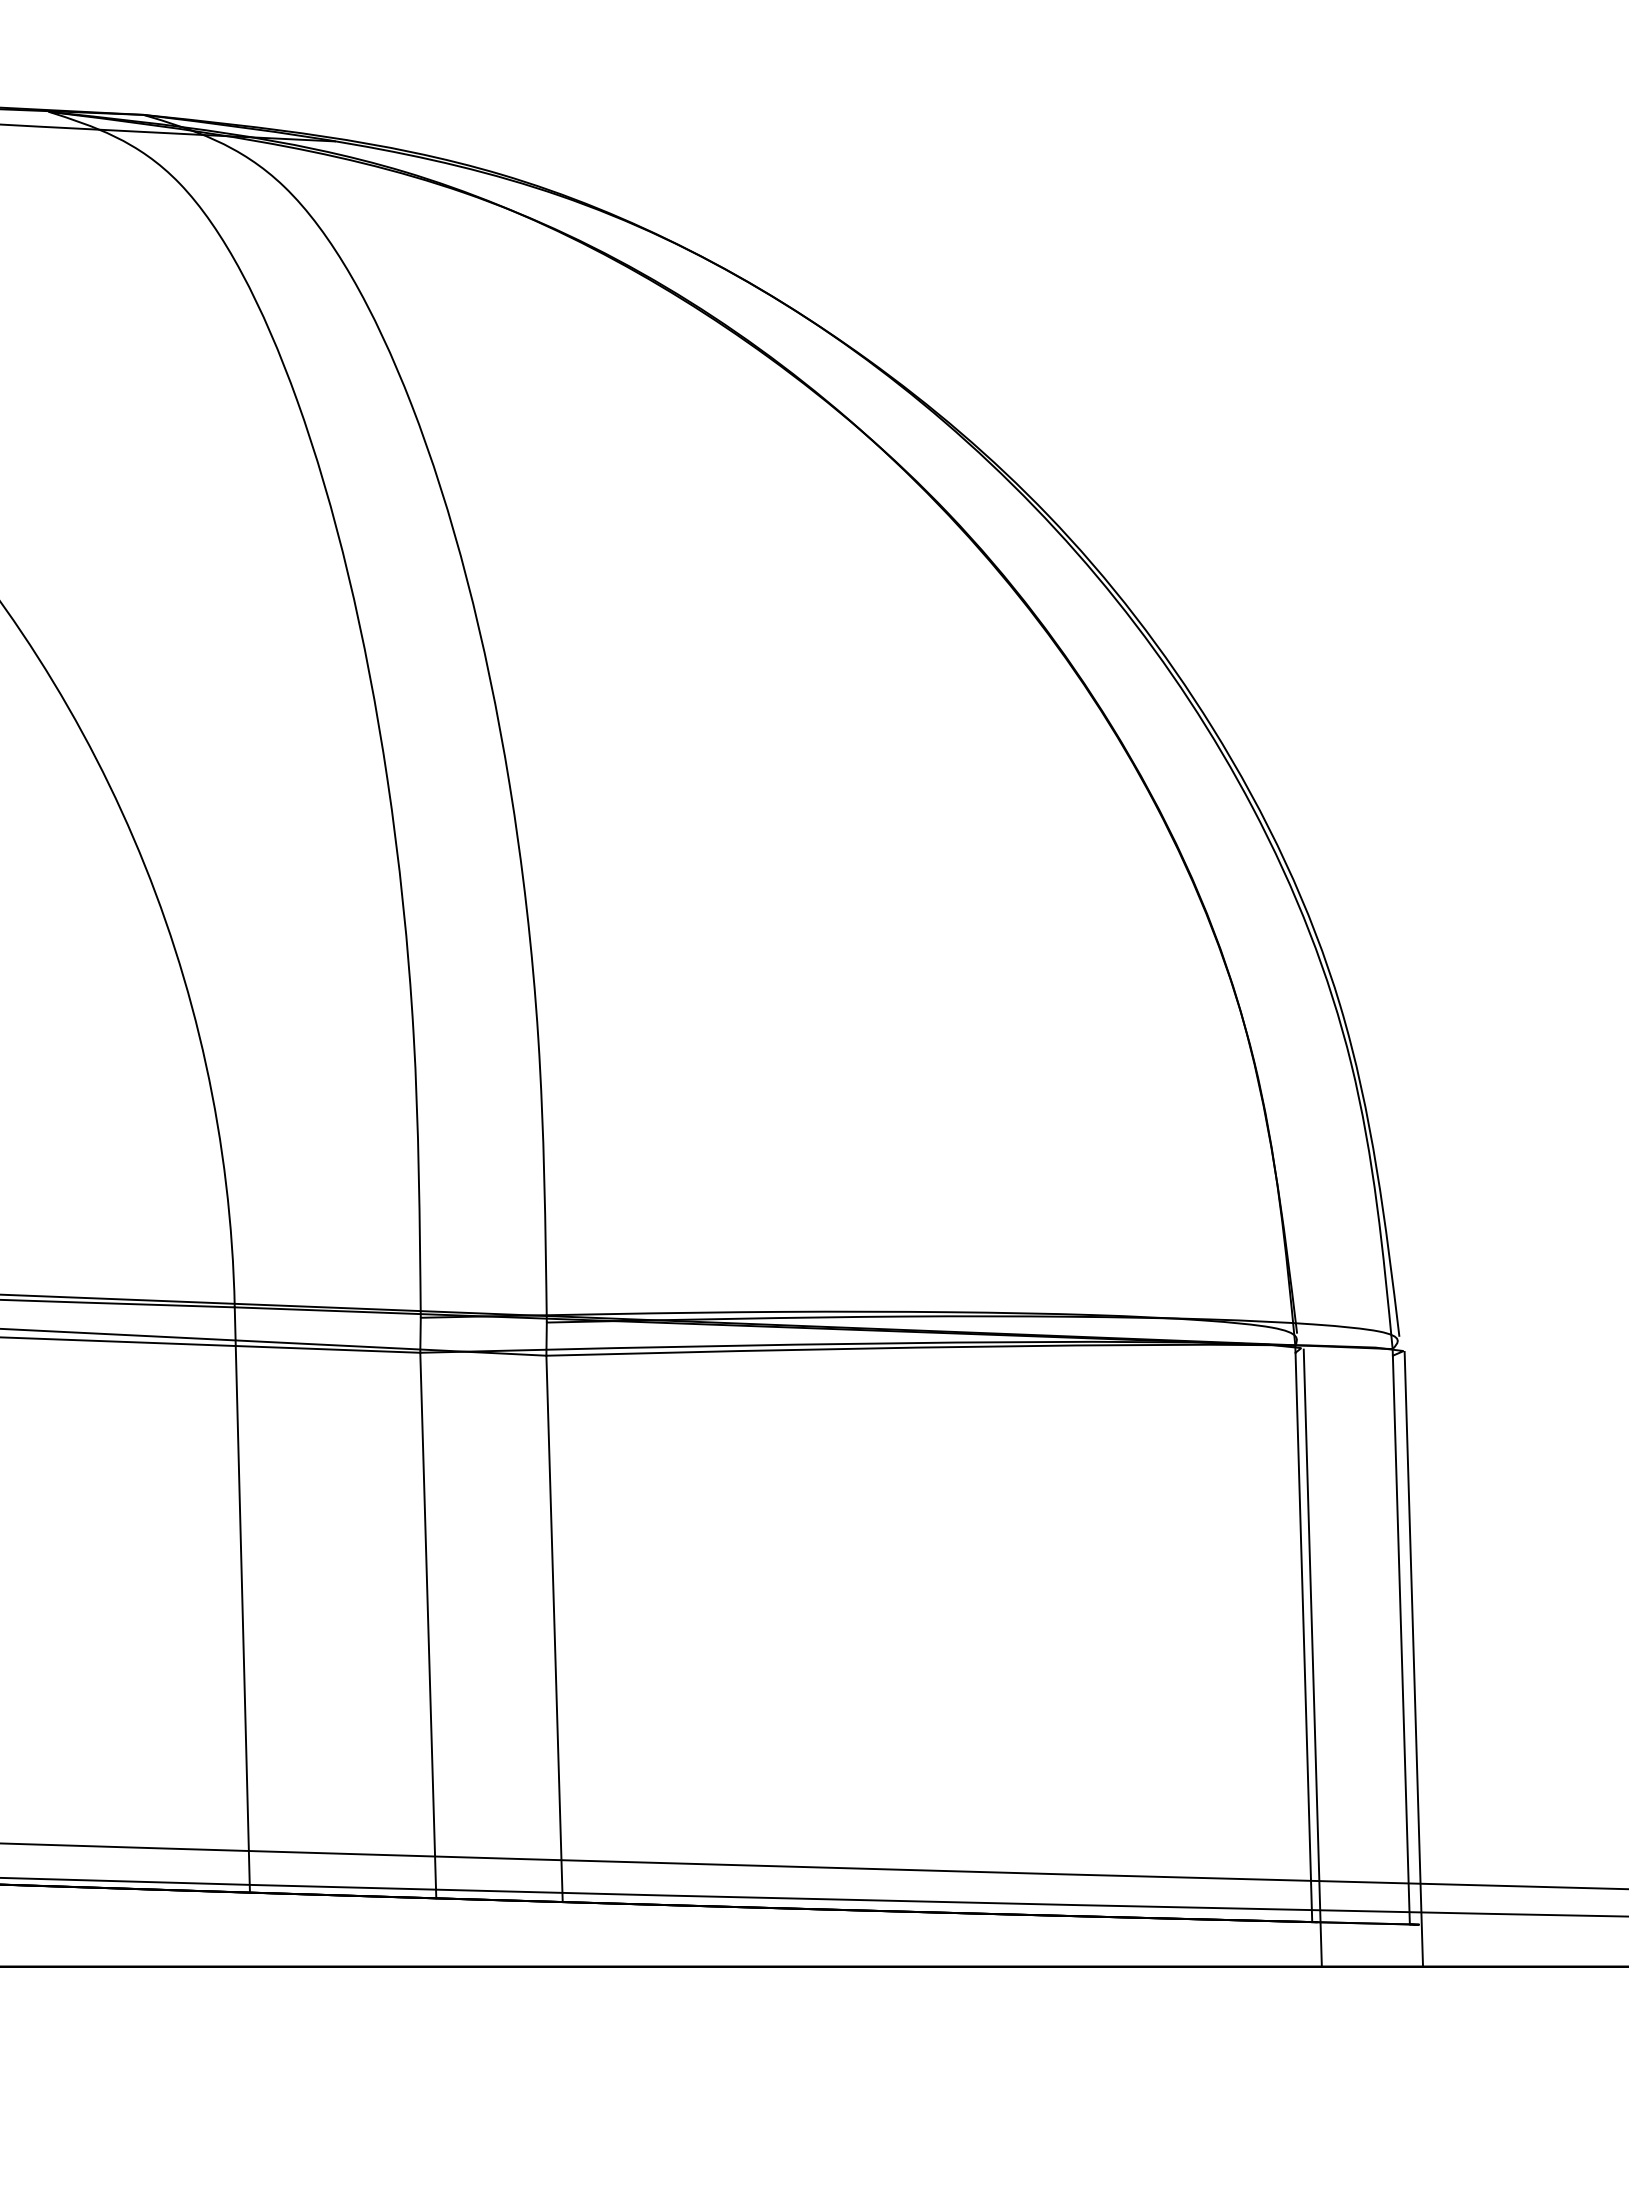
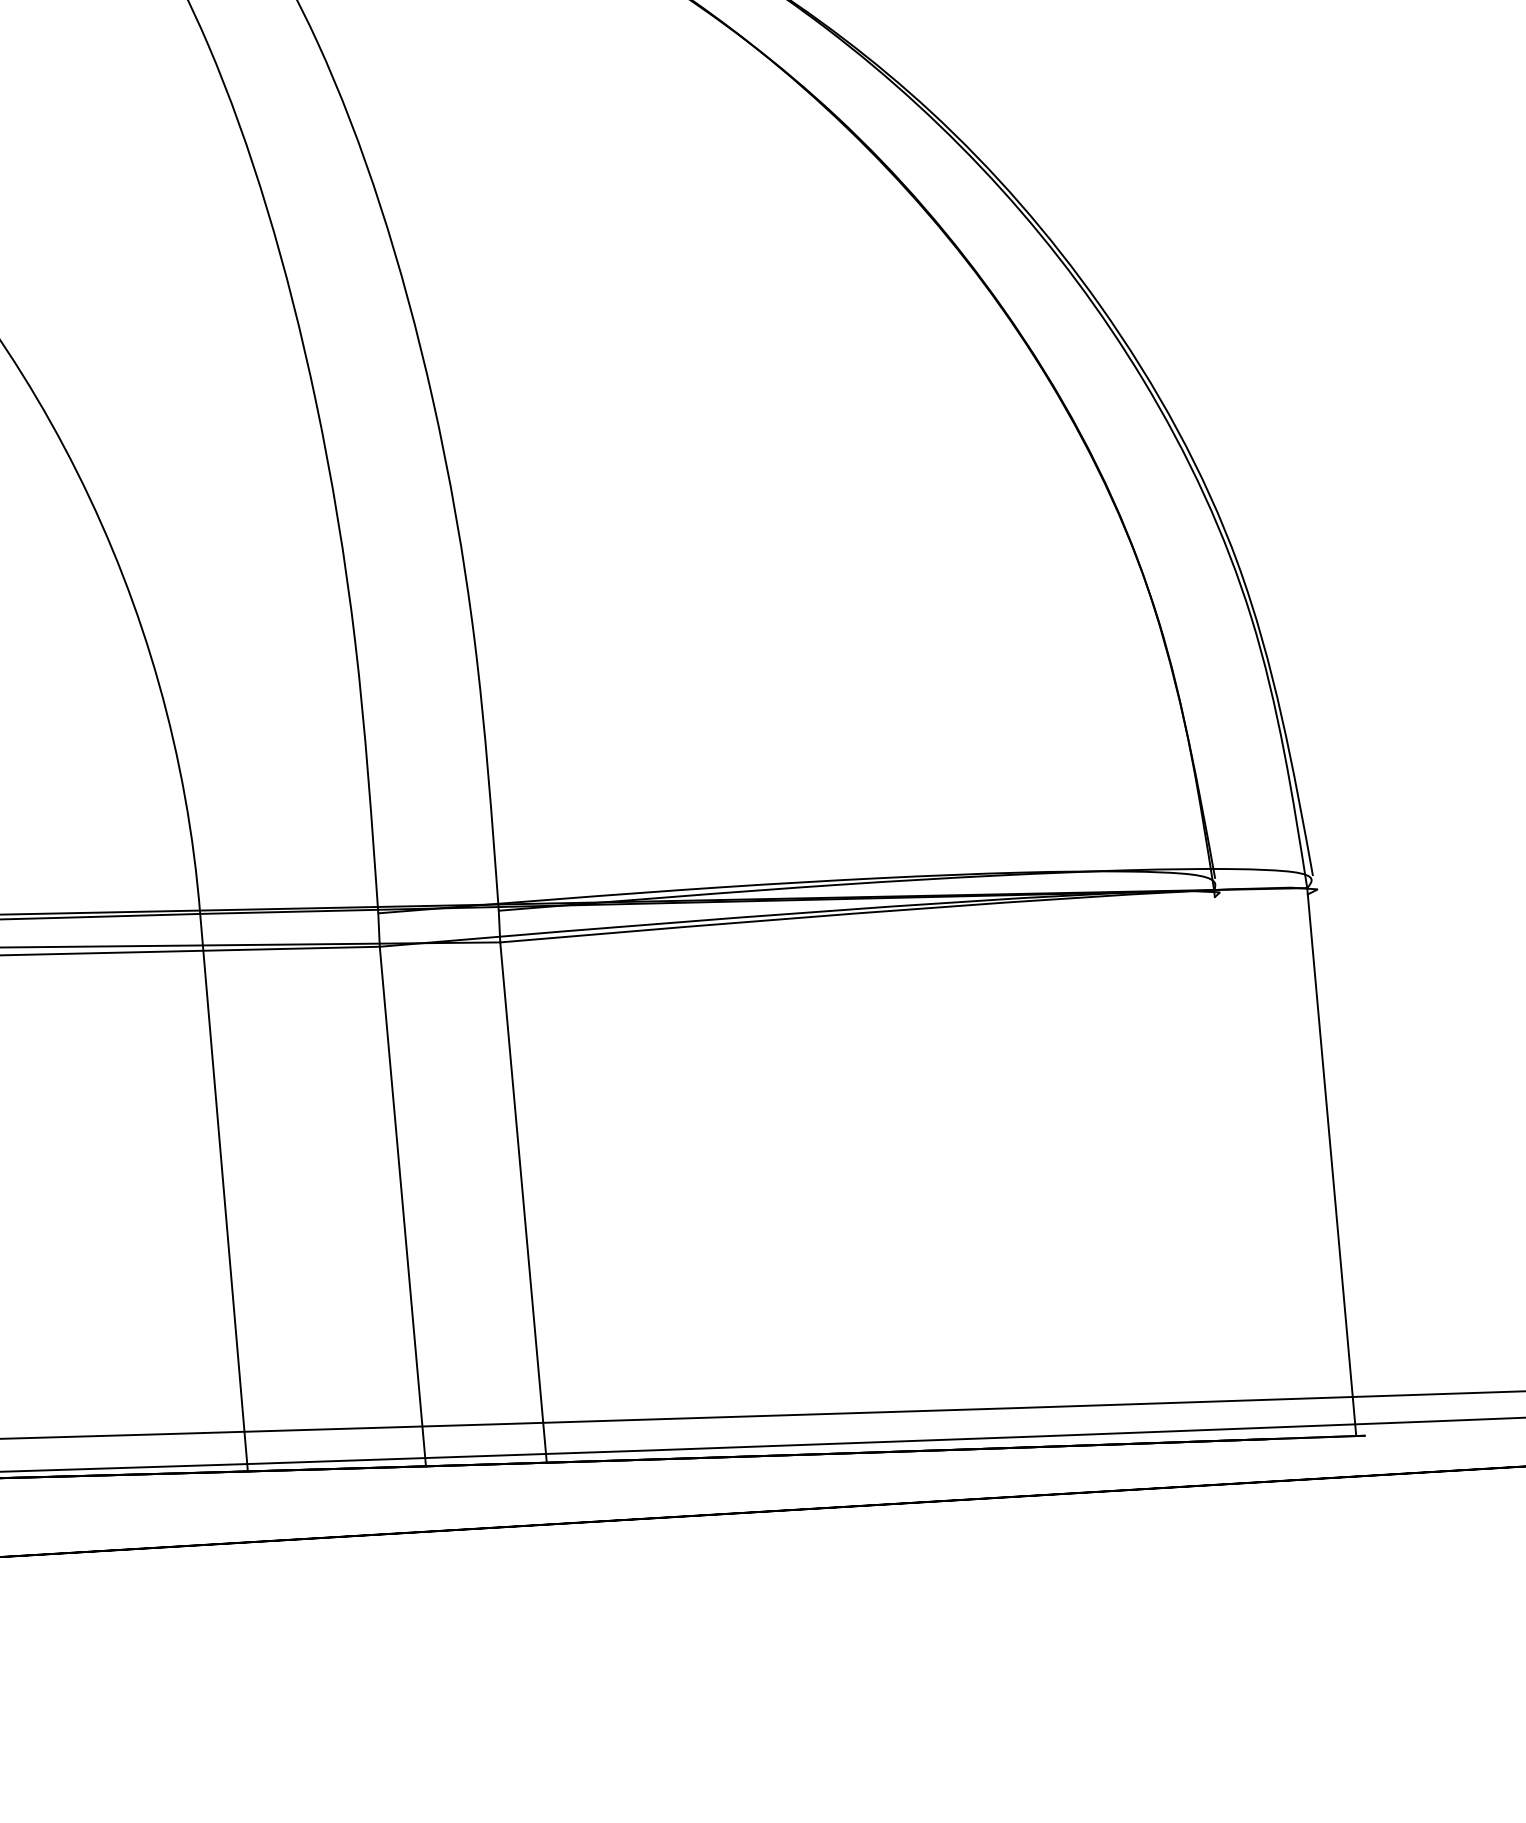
line: (1303, 1637) -> (1238, 1168), removed
line: (1312, 1657) -> (1248, 1186), removed
line: (1413, 1658) -> (1344, 1182), removed

